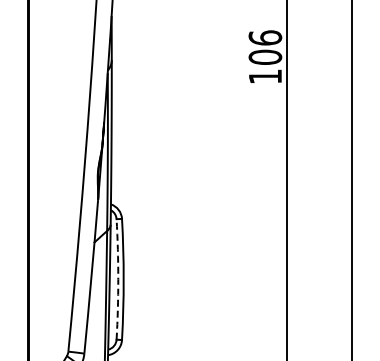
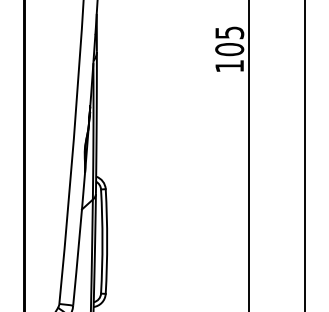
text: (265, 37) -> (229, 32), 106 -> 105
arc: (118, 279) -> (102, 241), dashed -> solid

